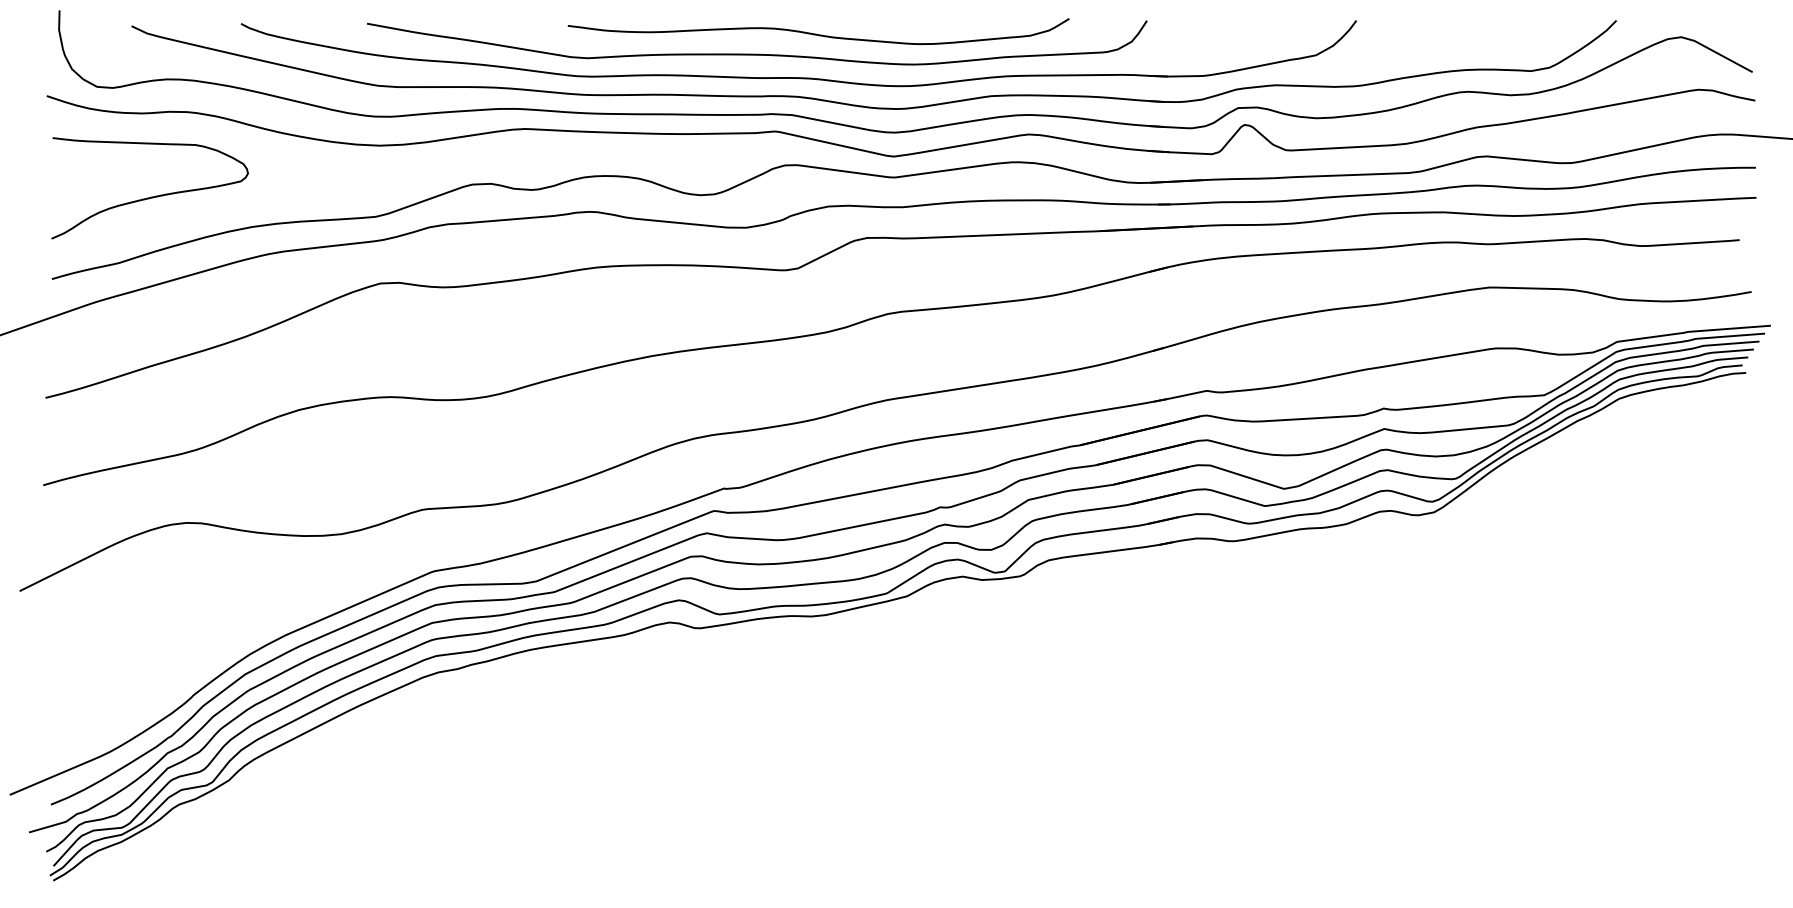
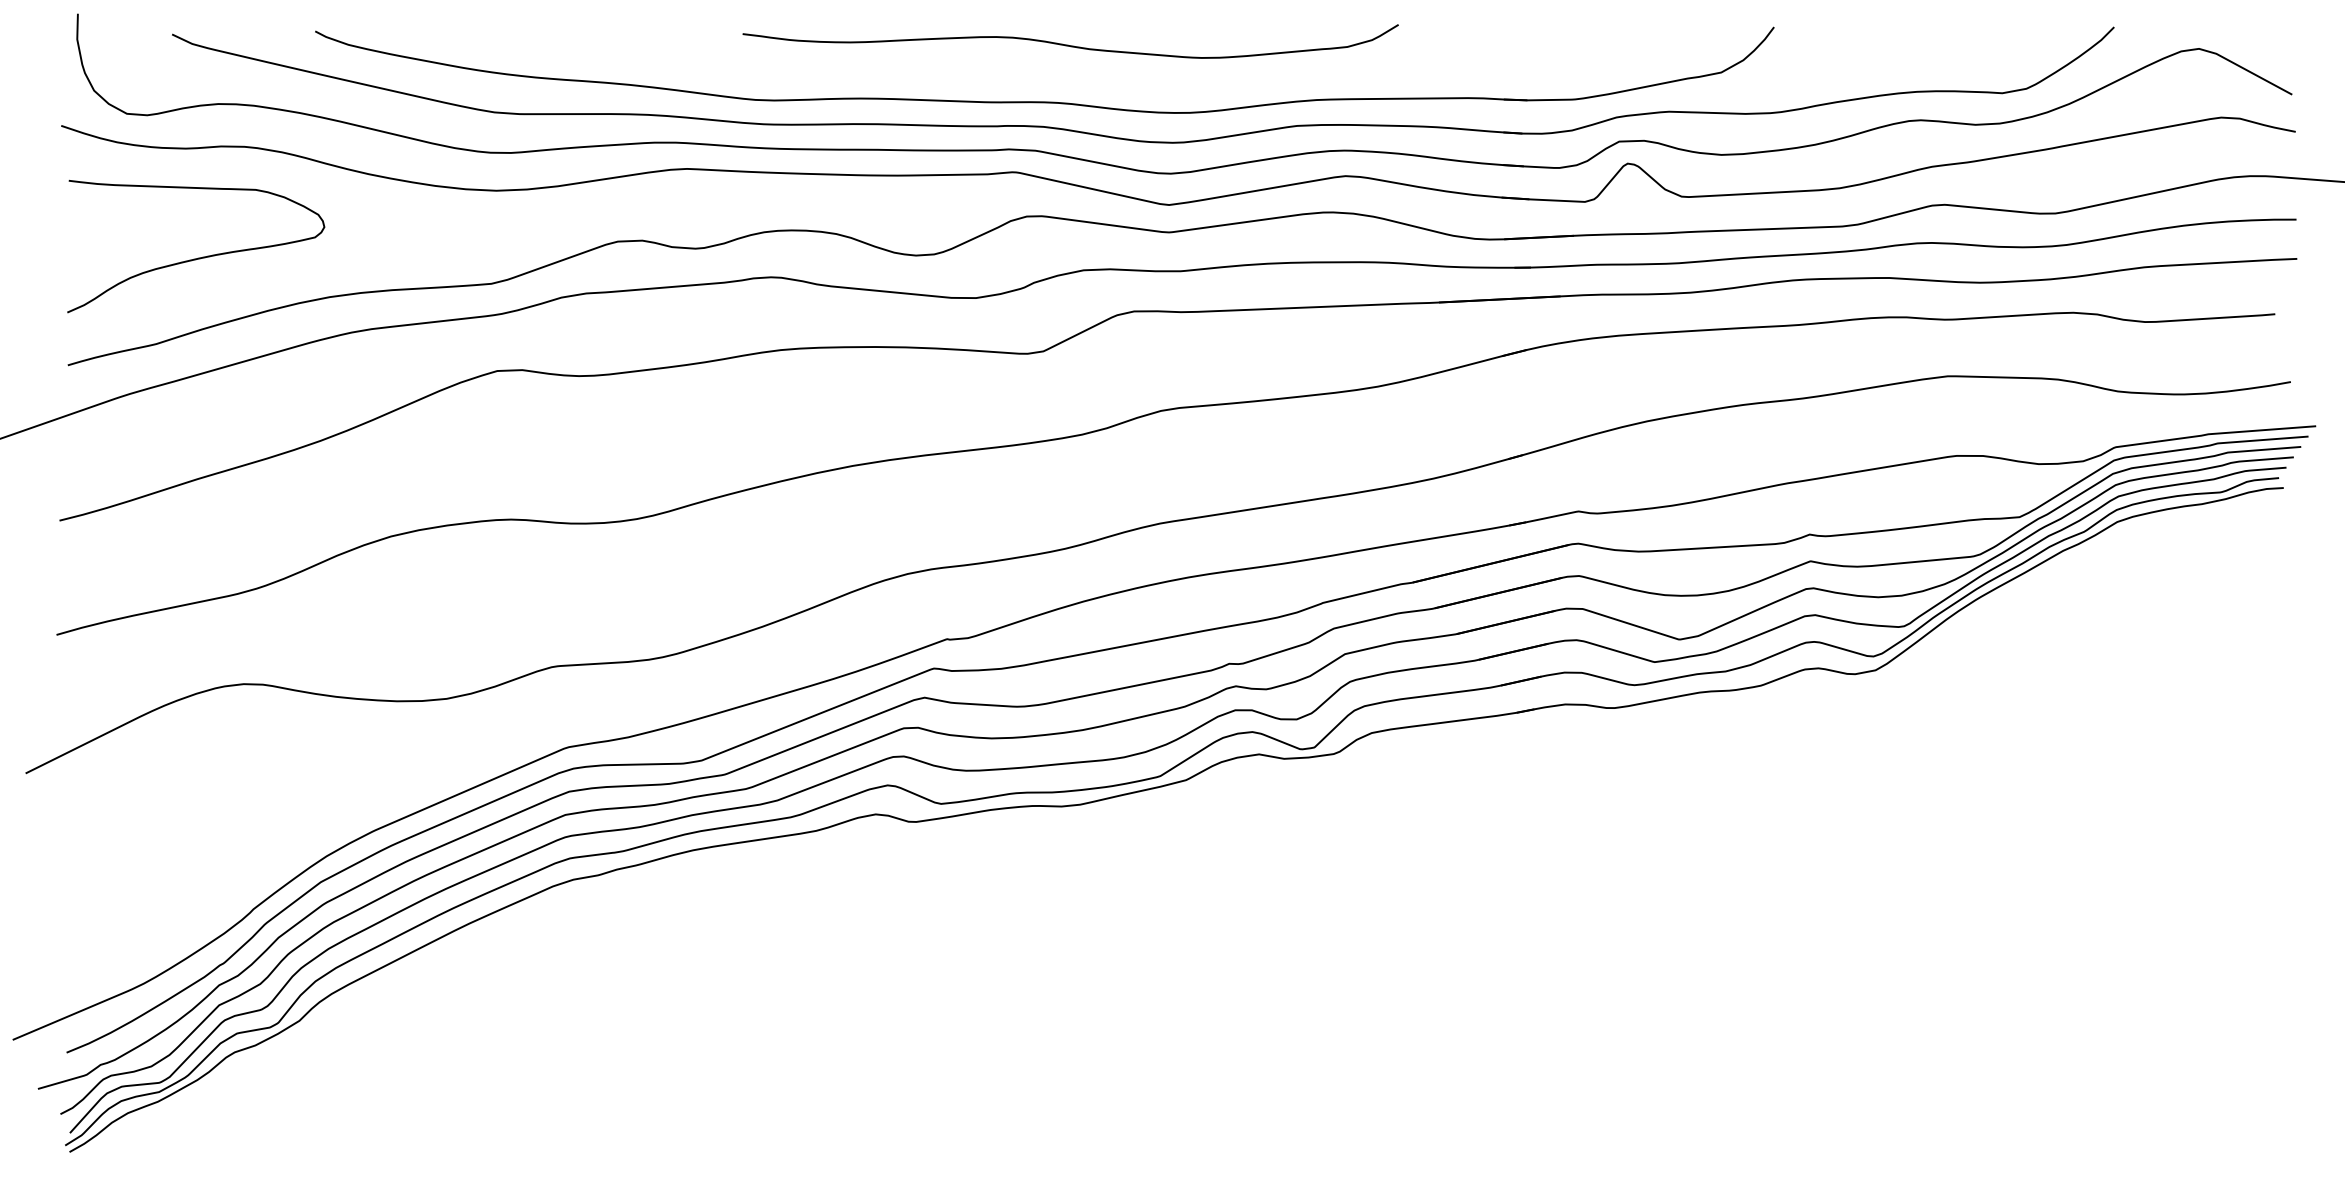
curve: (757, 53) -> (990, 70), removed

